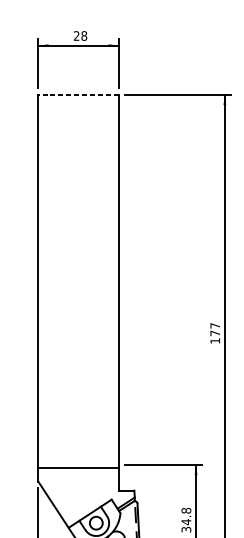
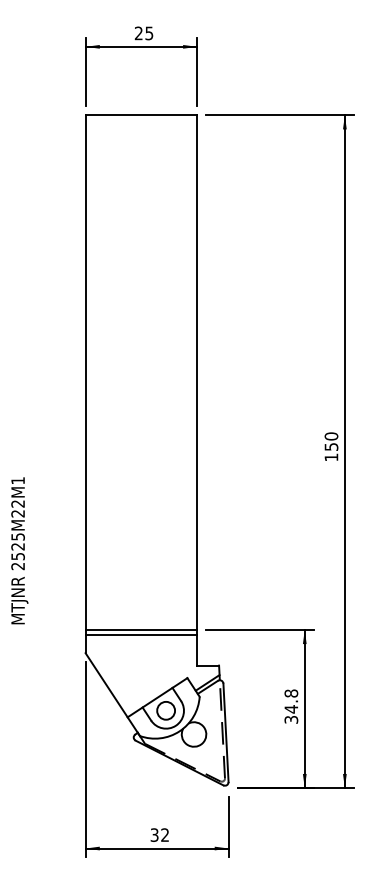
text: (84, 36) -> (149, 33), 28 -> 25
line: (78, 95) -> (141, 115), dashed -> solid
text: (215, 329) -> (331, 441), 177 -> 150
line: (78, 464) -> (141, 629), added

